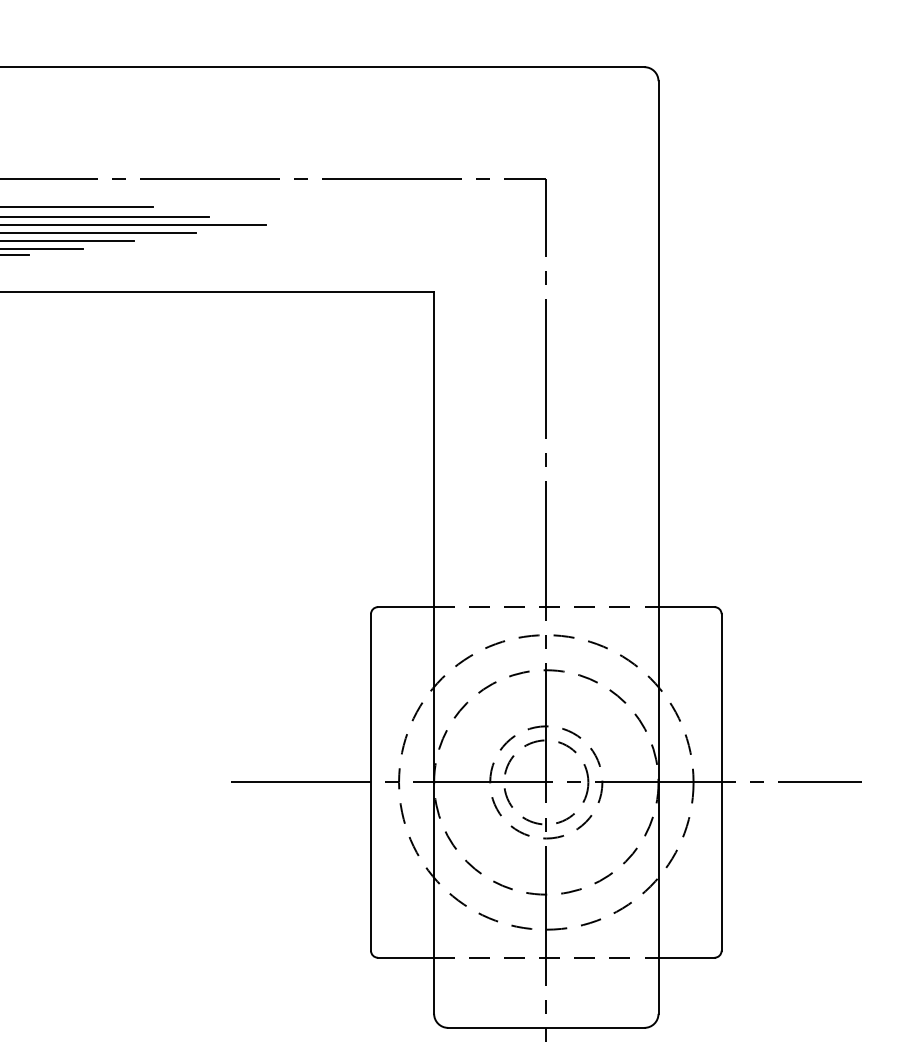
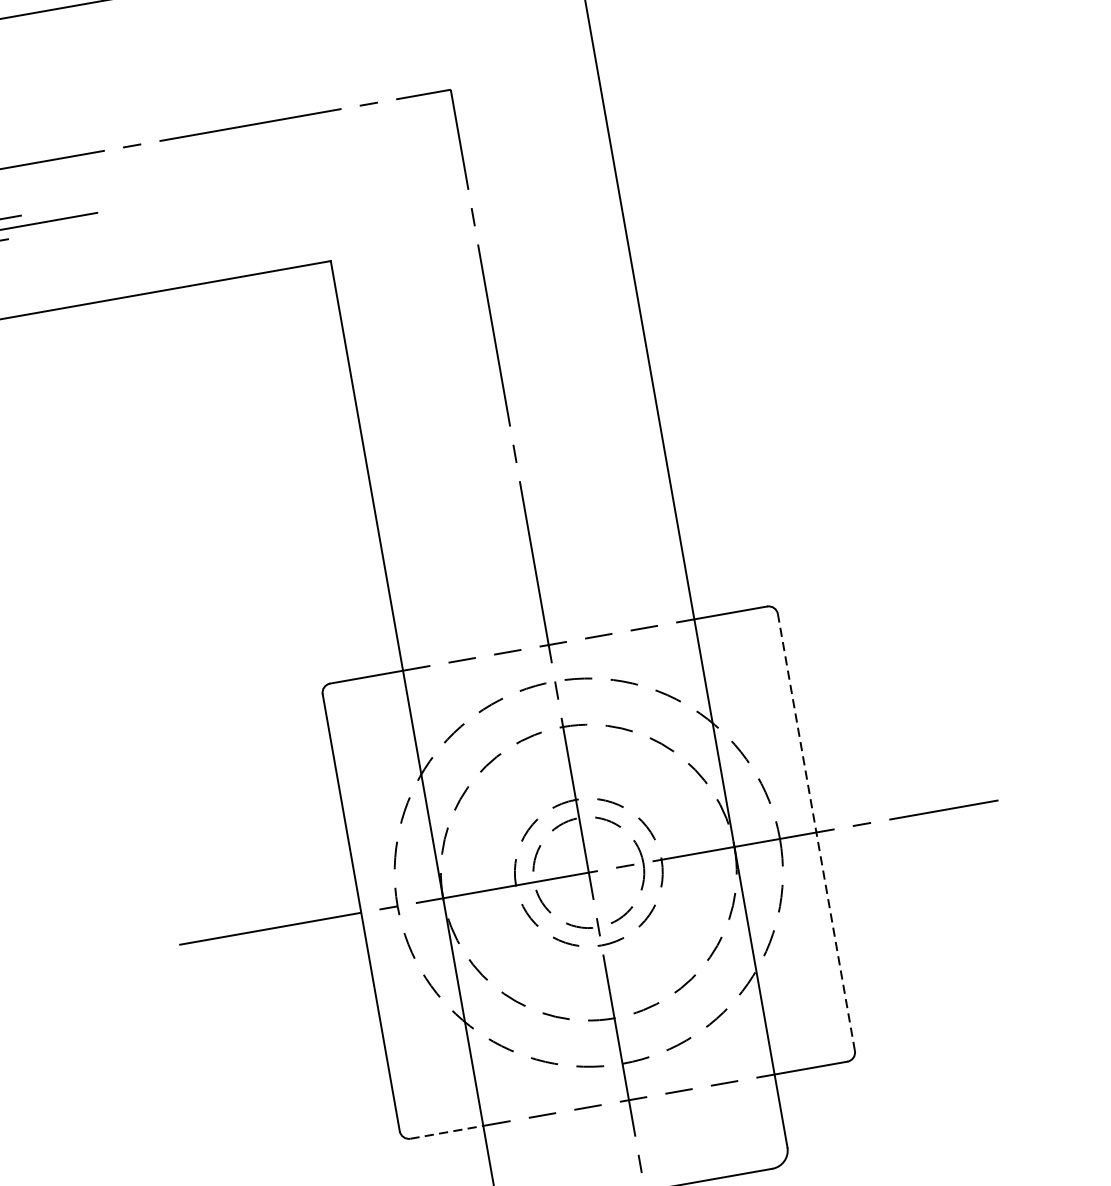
line: (721, 781) -> (816, 831), solid -> dashed
line: (406, 957) -> (447, 1131), solid -> dashed

